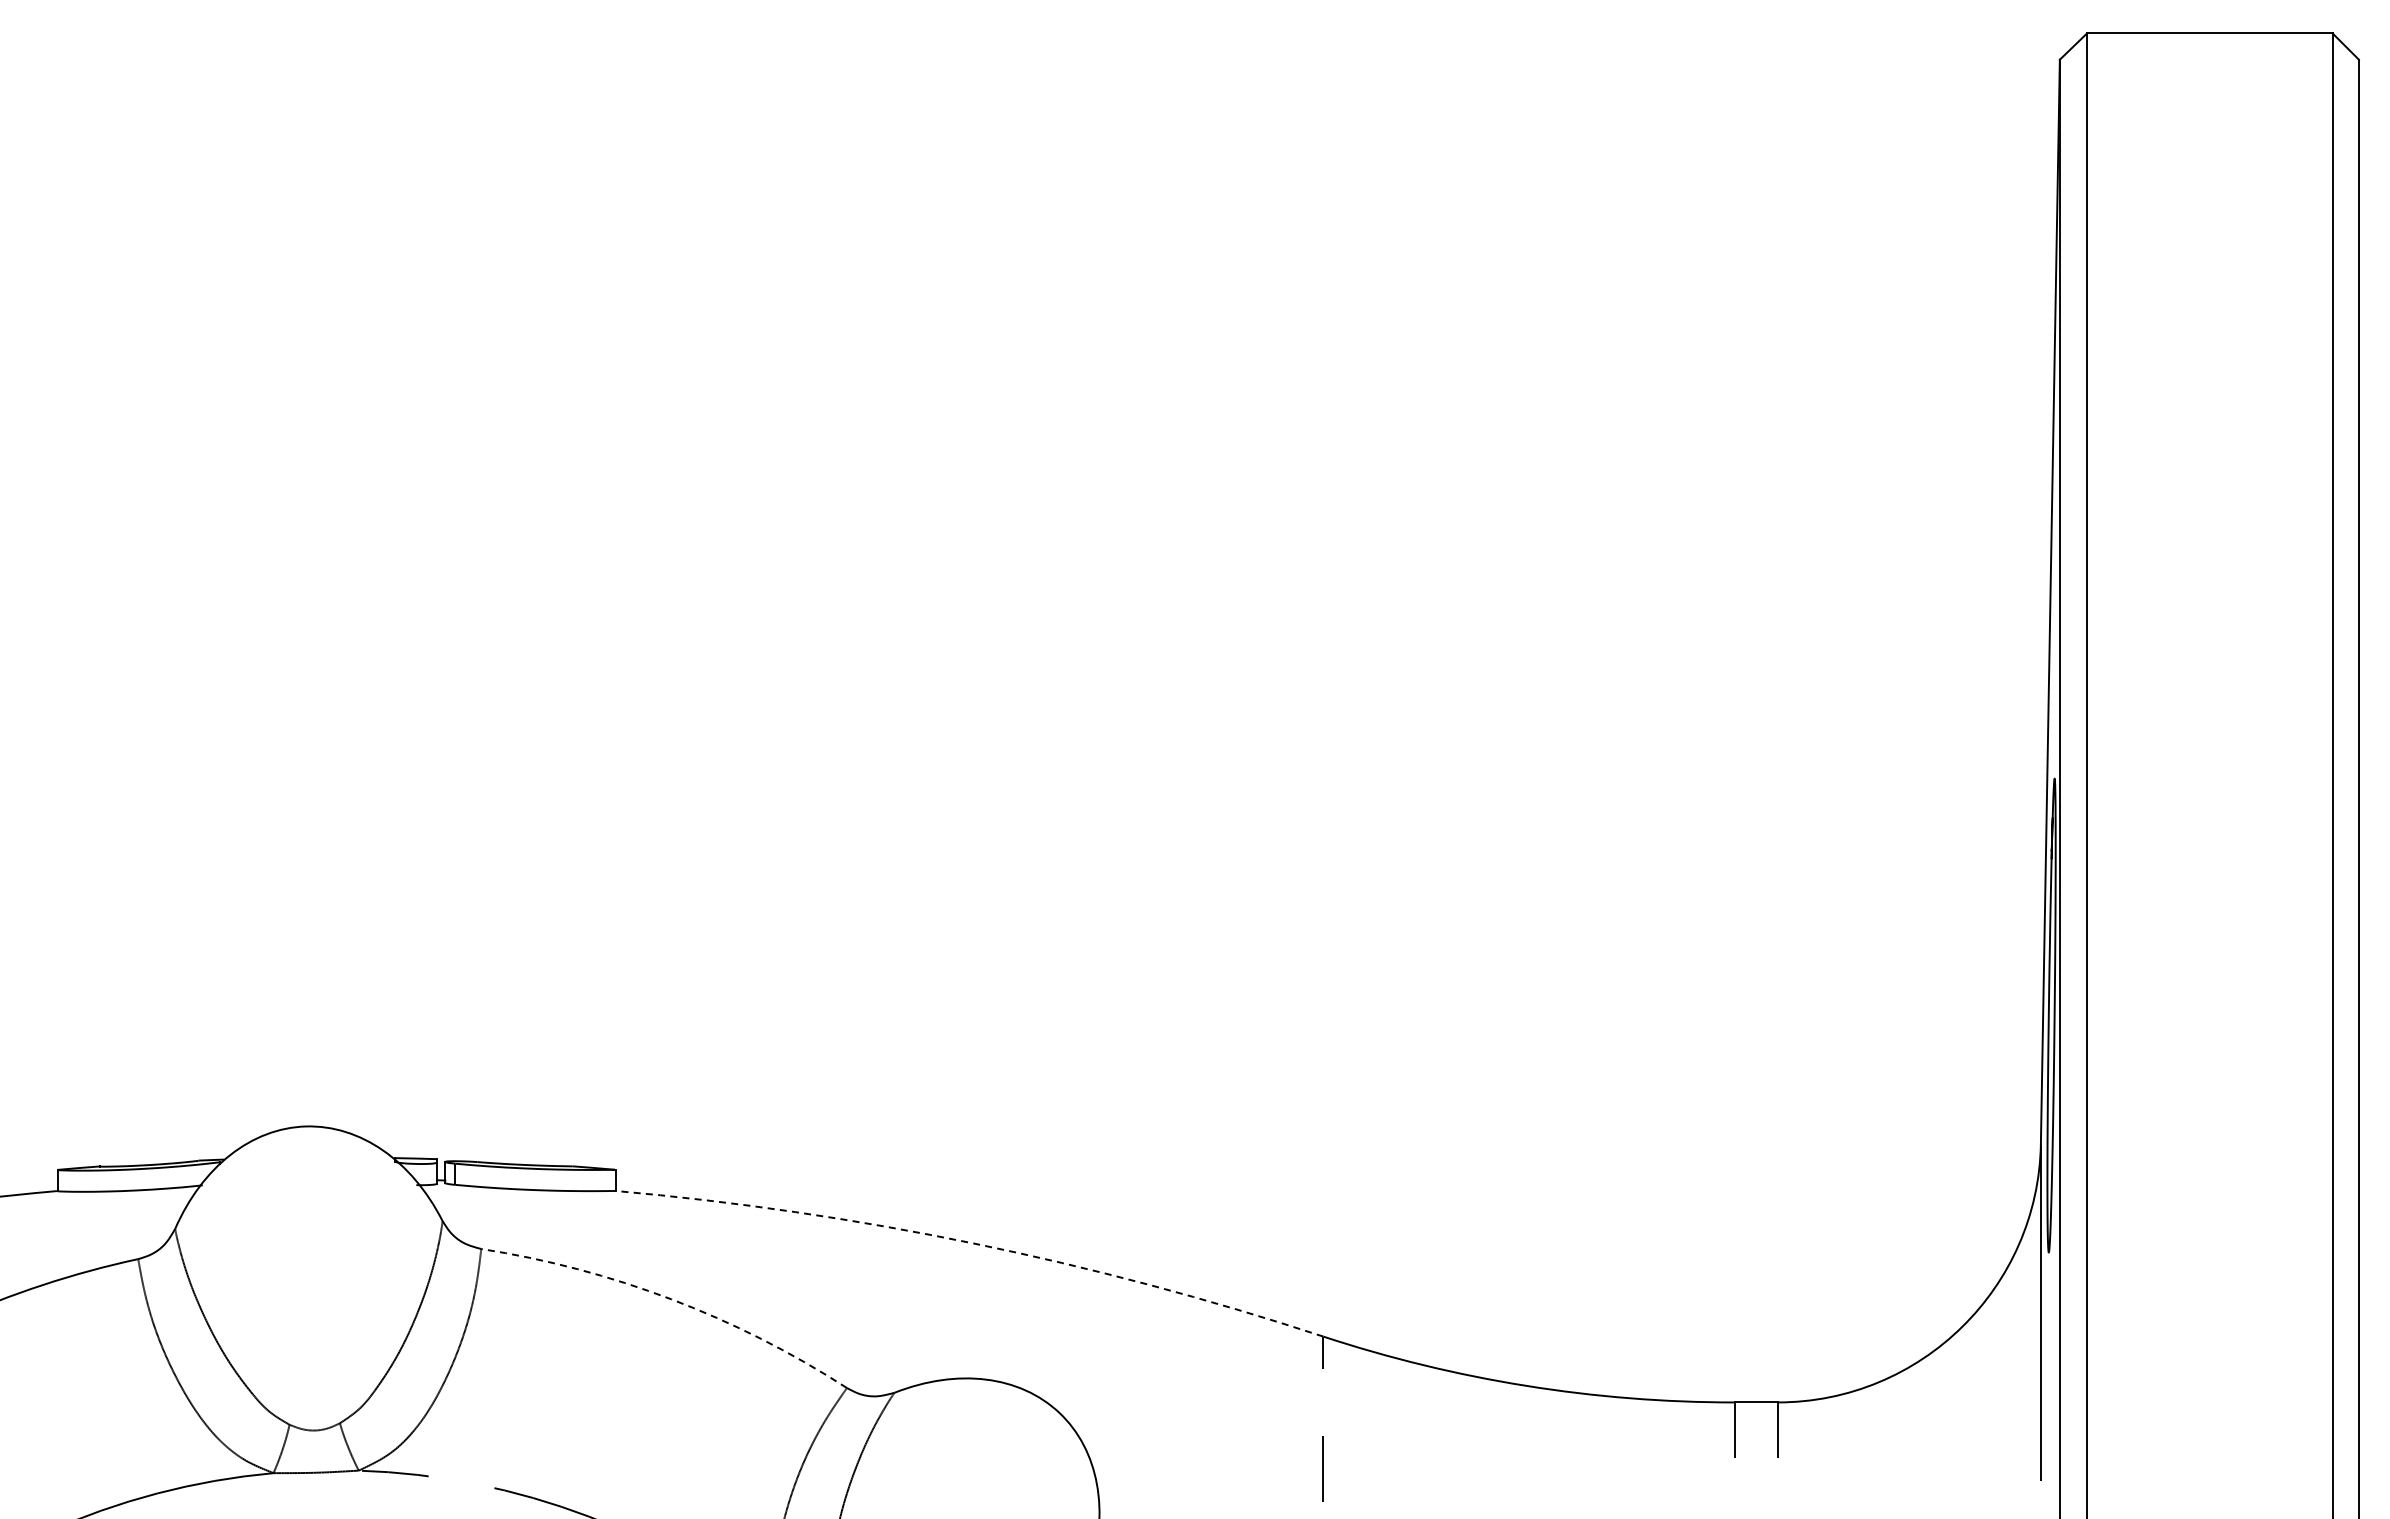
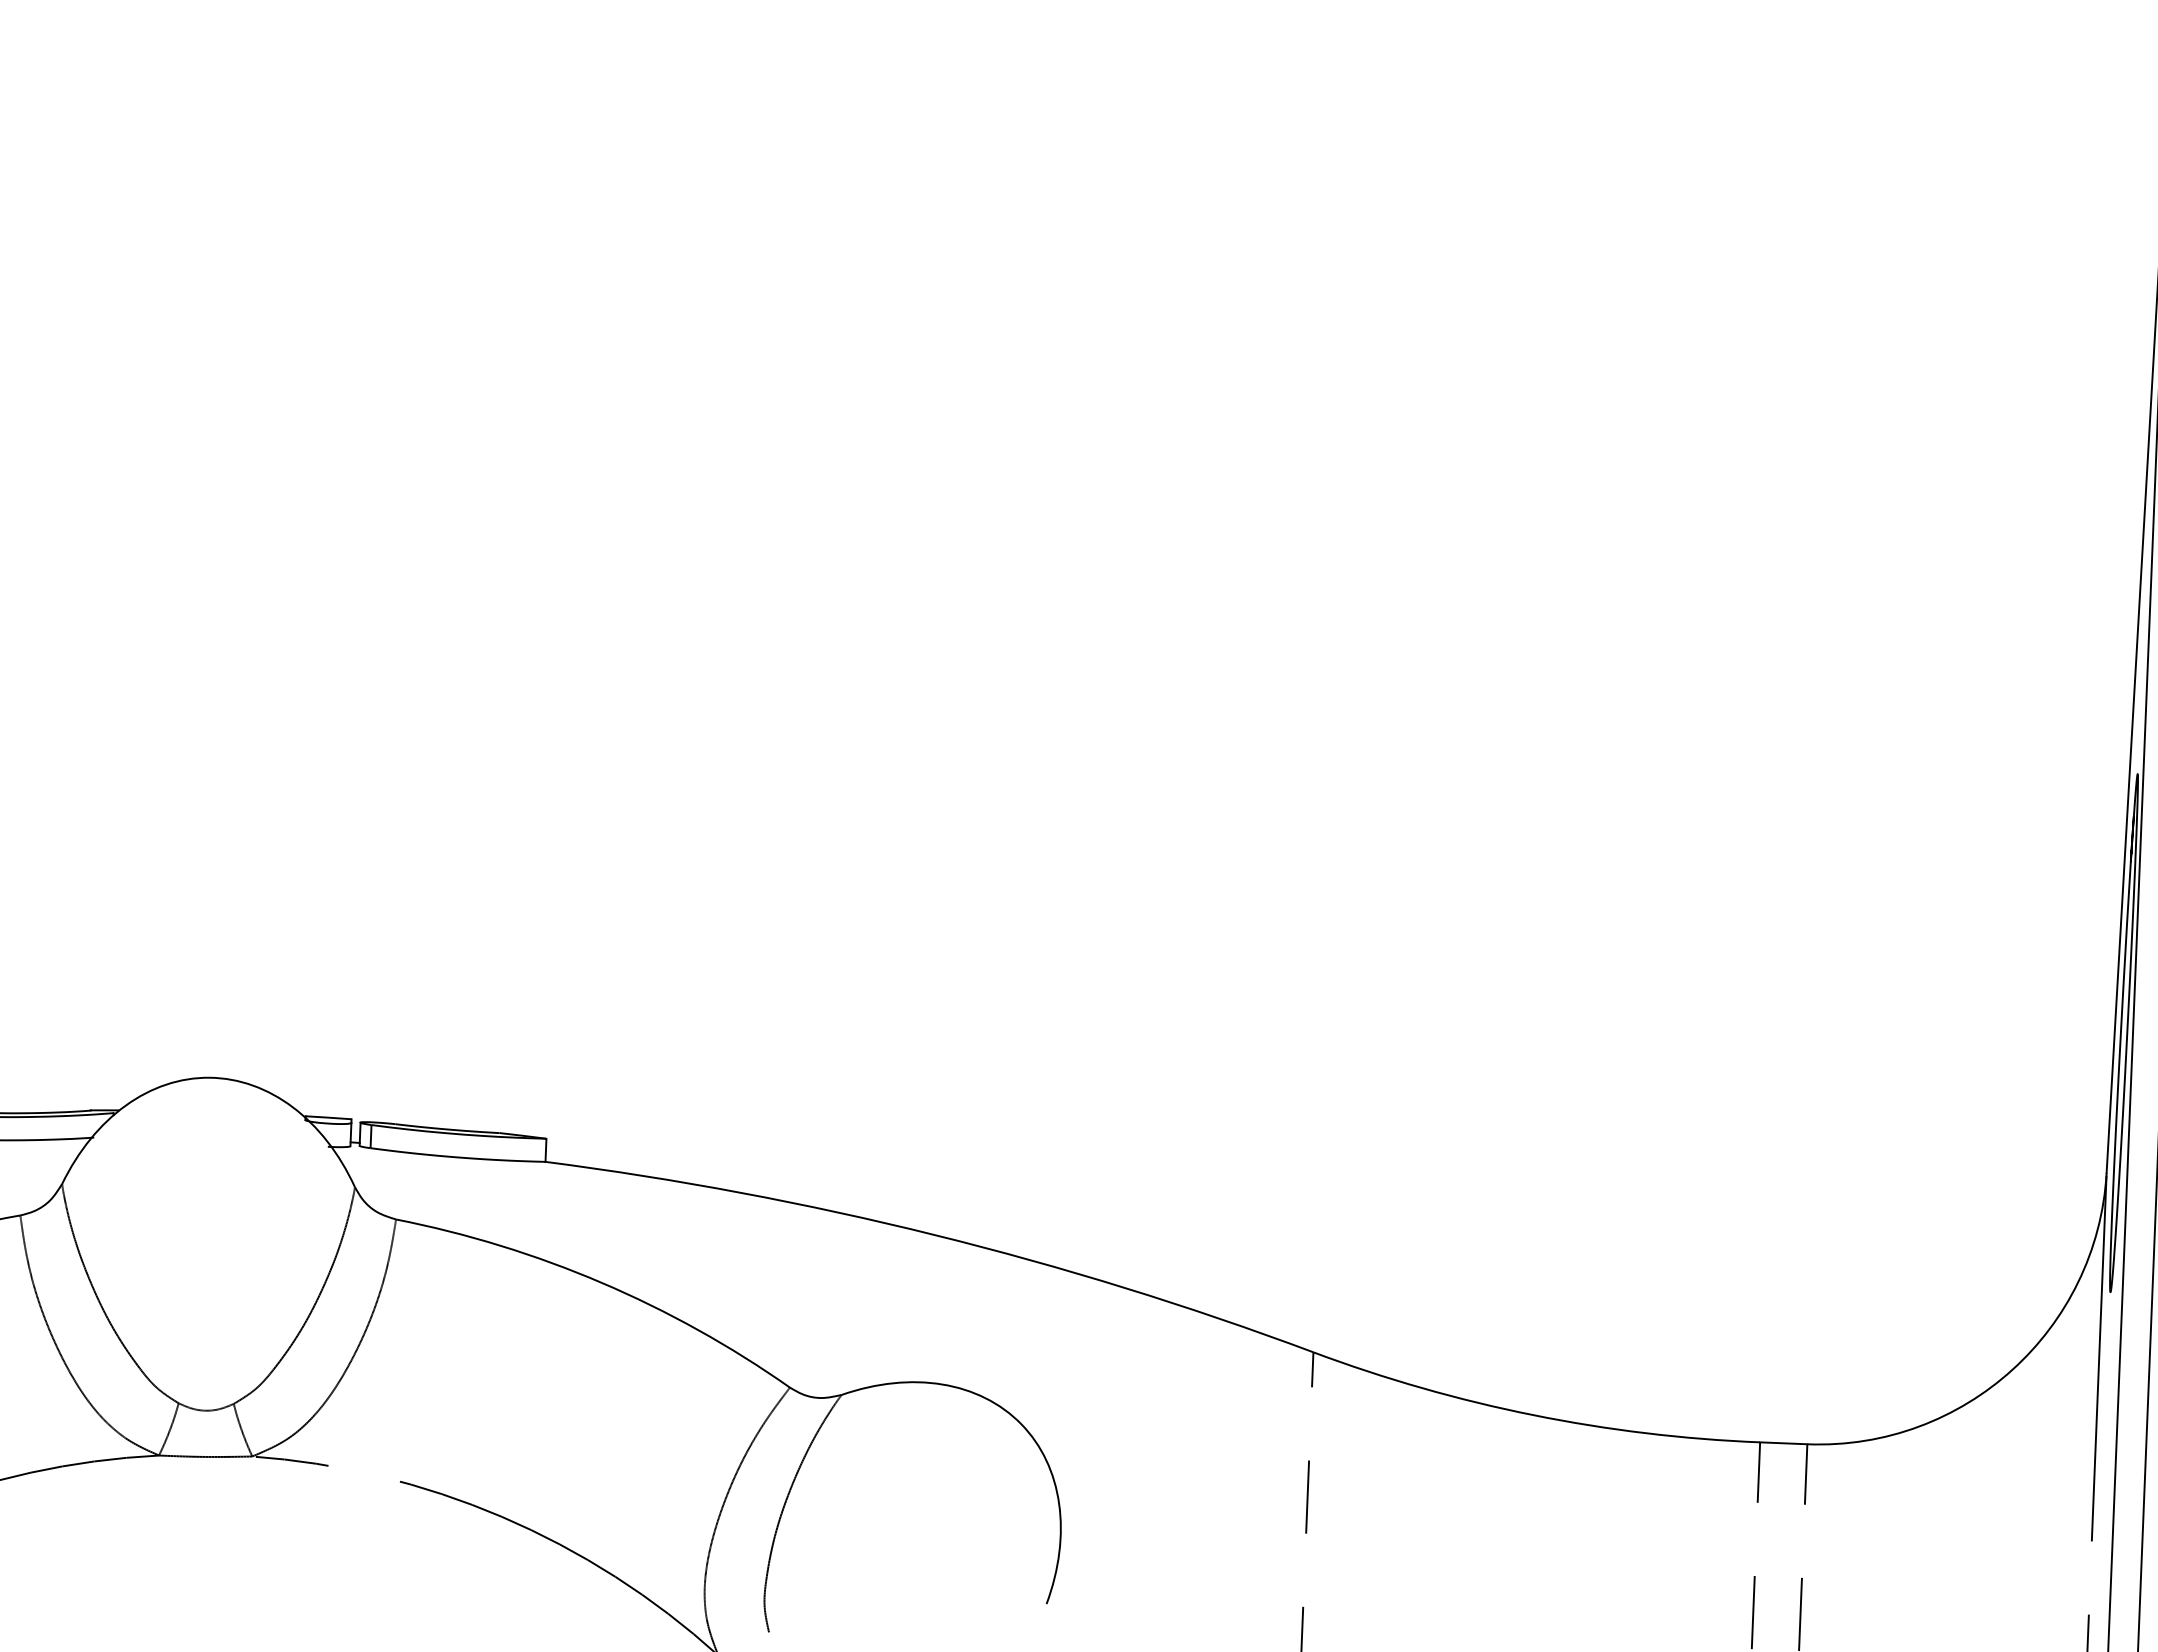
arc: (973, 1243) -> (934, 1235), dashed -> solid
arc: (671, 1299) -> (601, 1283), dashed -> solid

